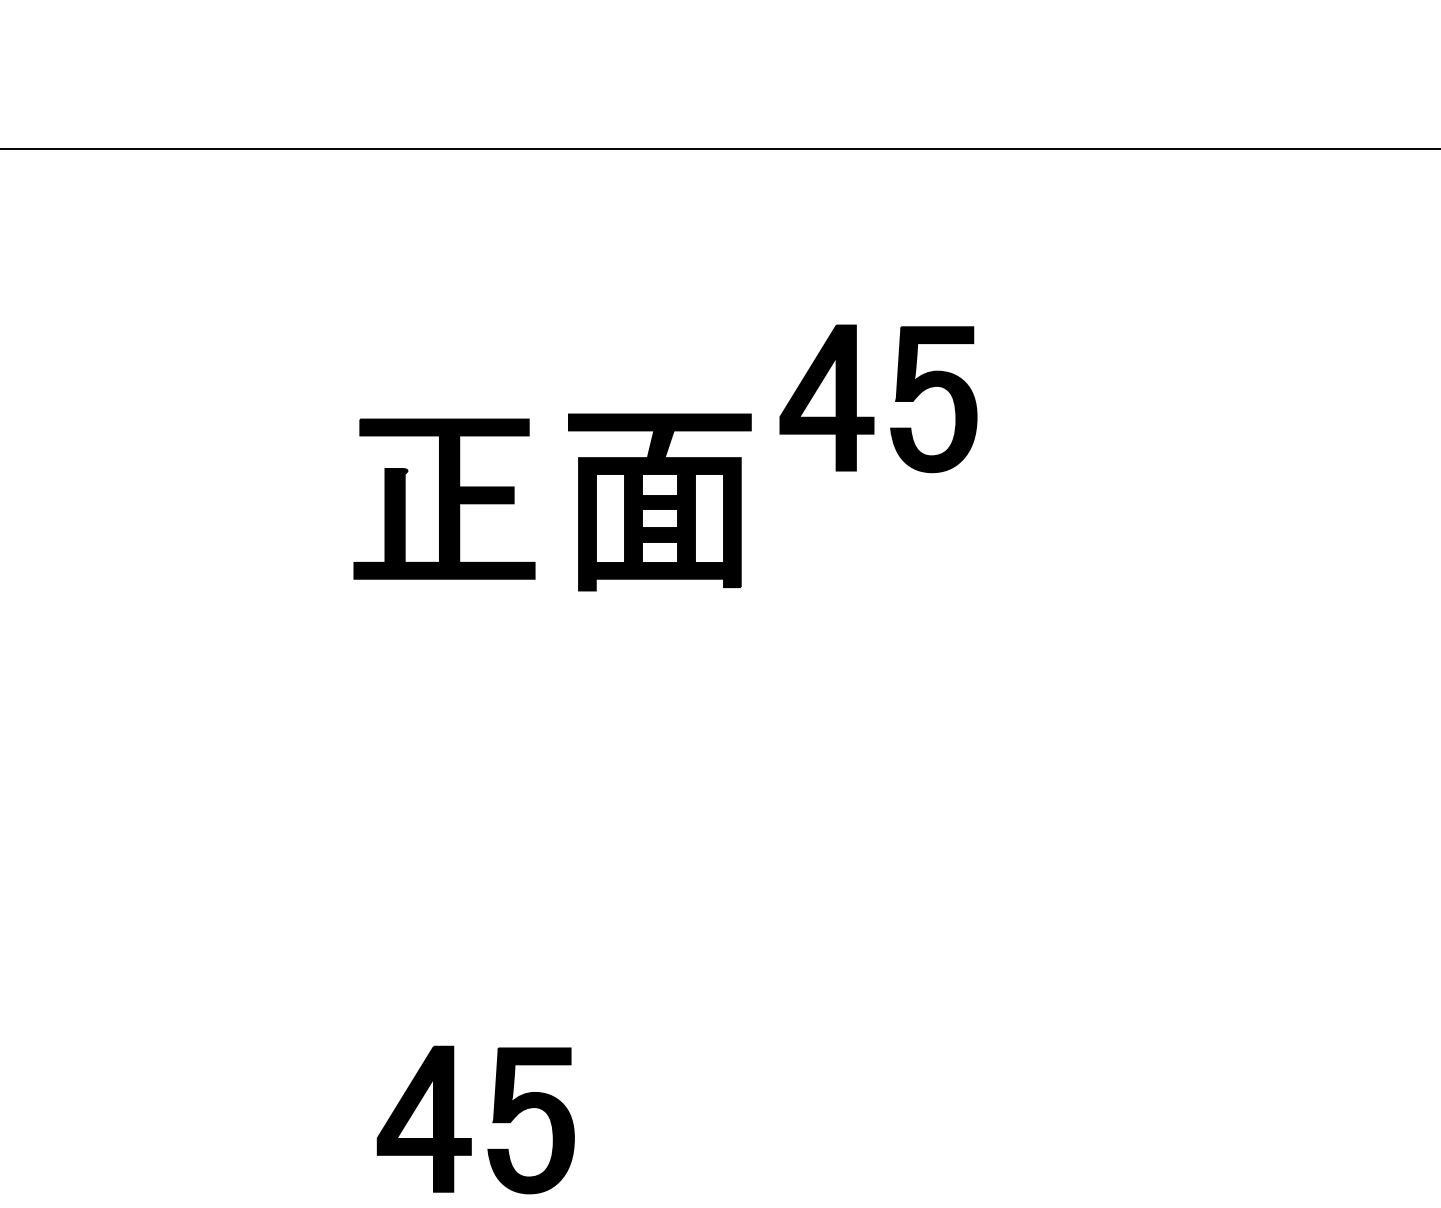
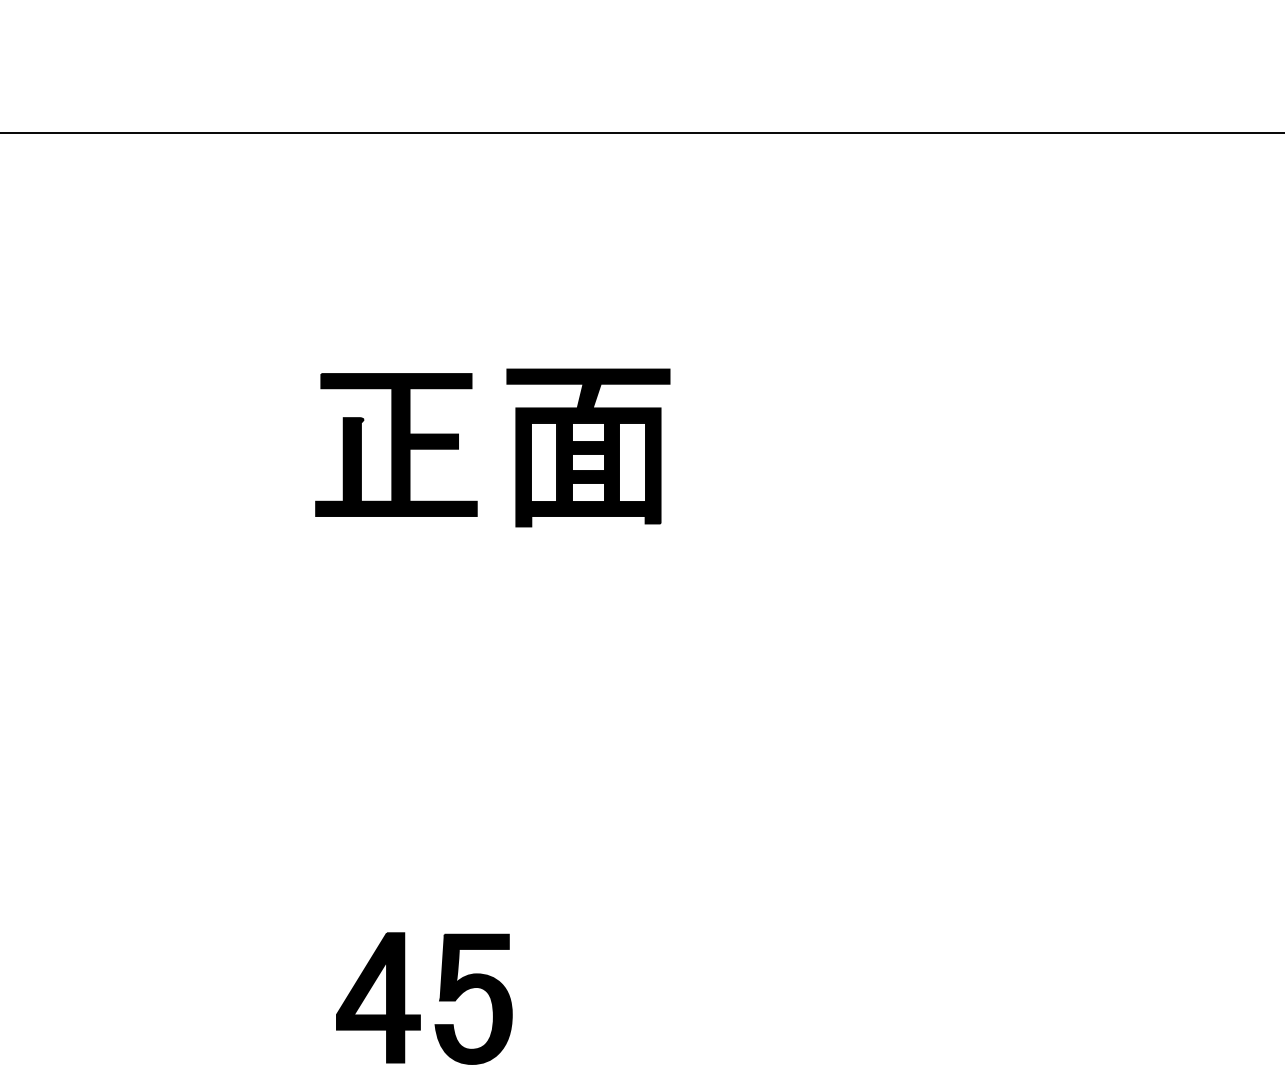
part: (895, 398) -> (798, 355), removed

